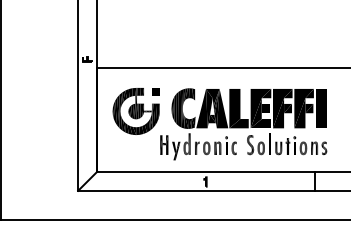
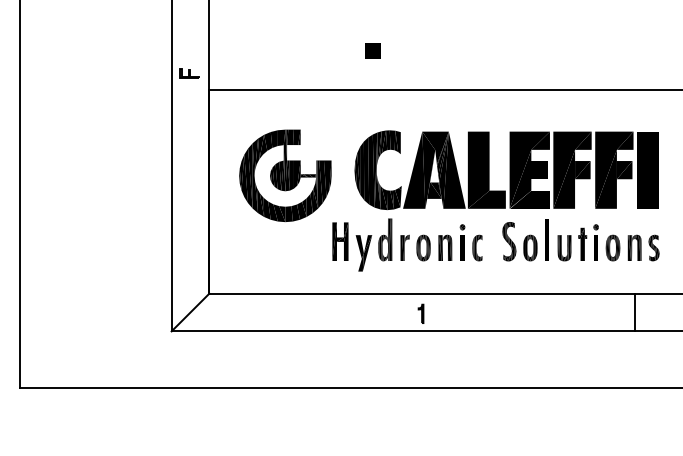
part: (155, 91) -> (372, 50), moved

